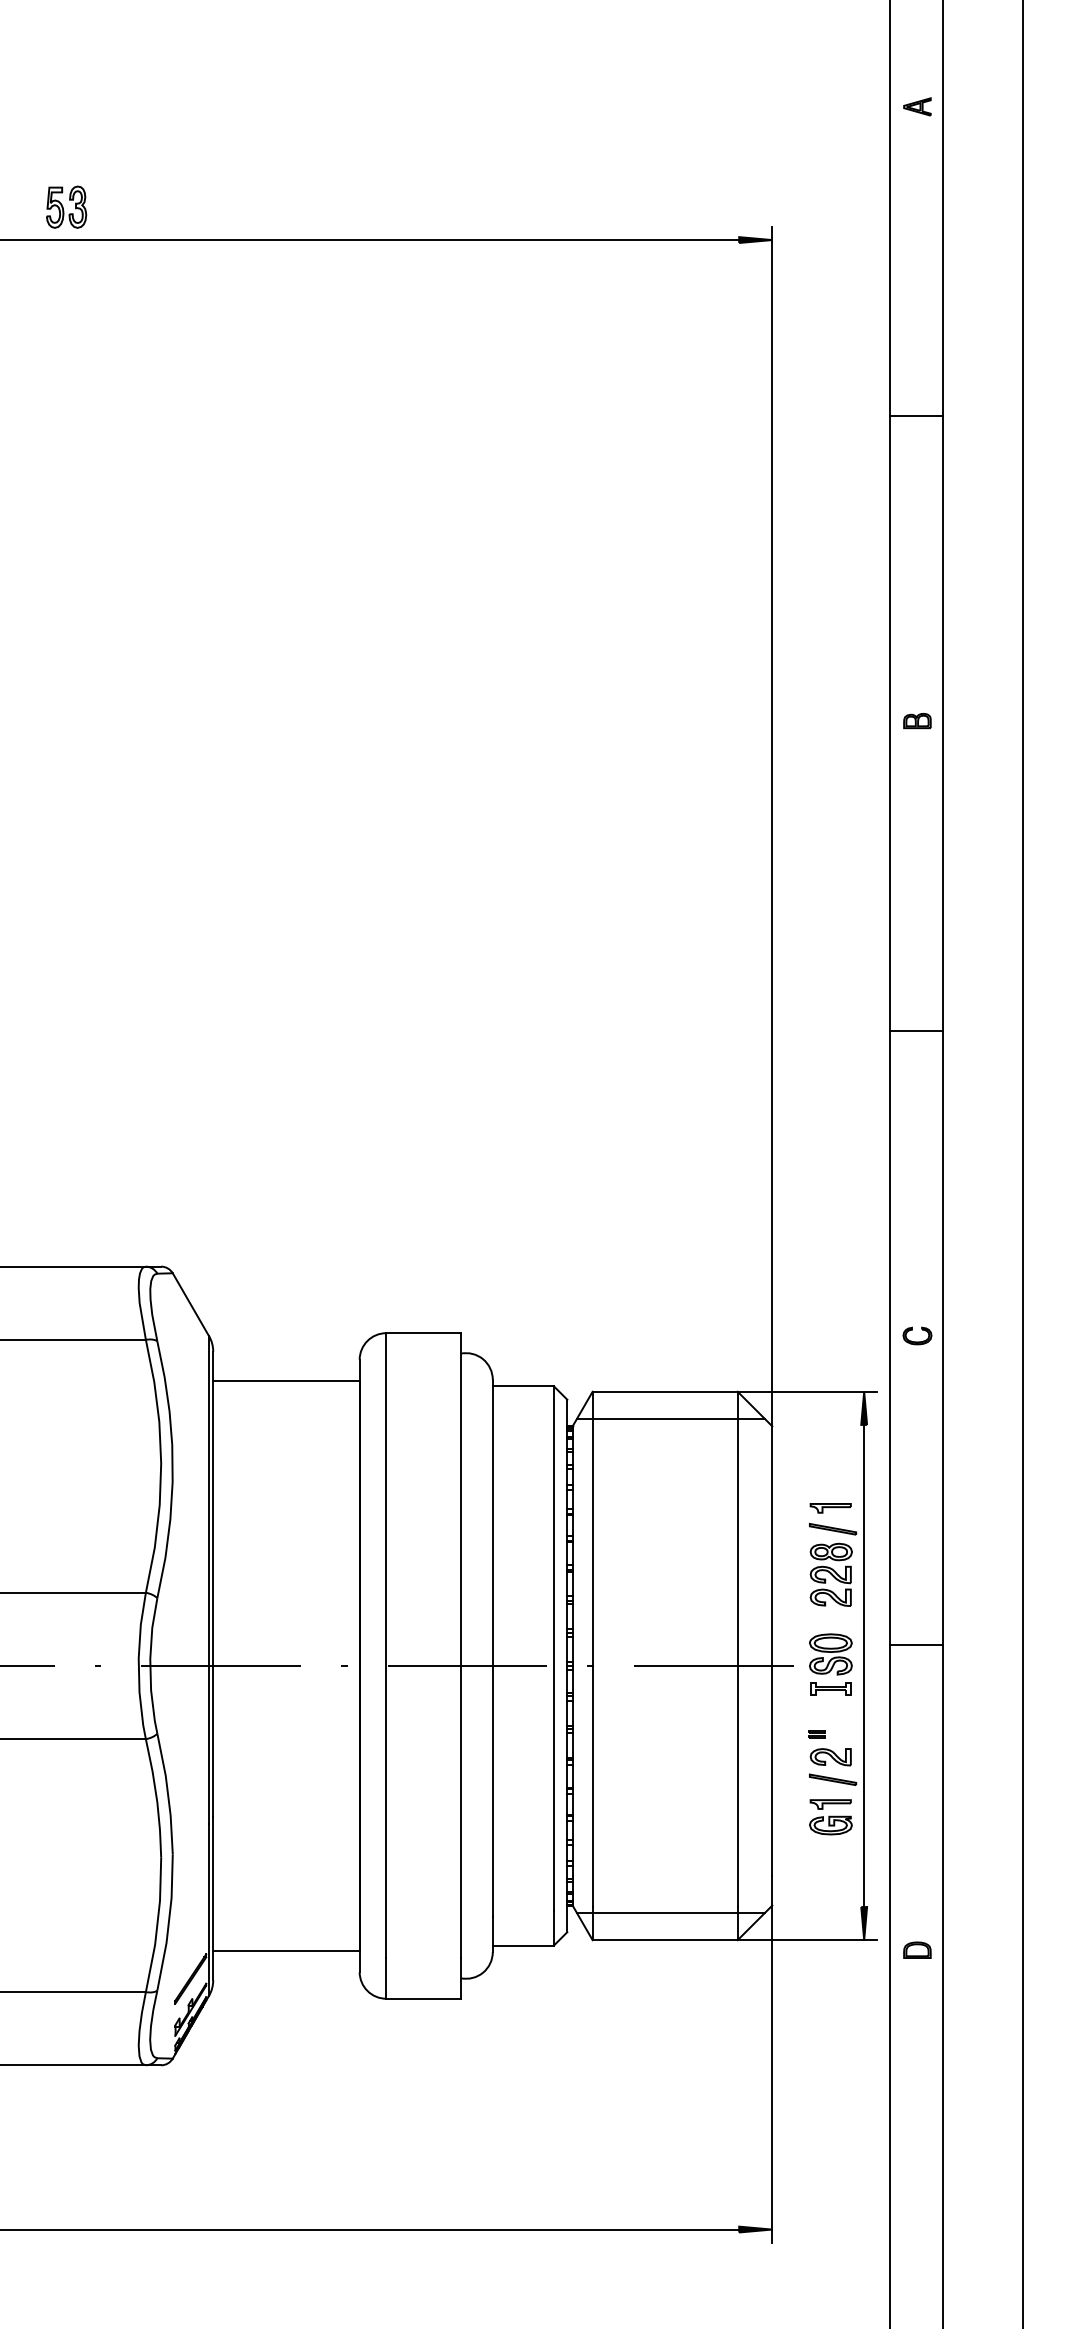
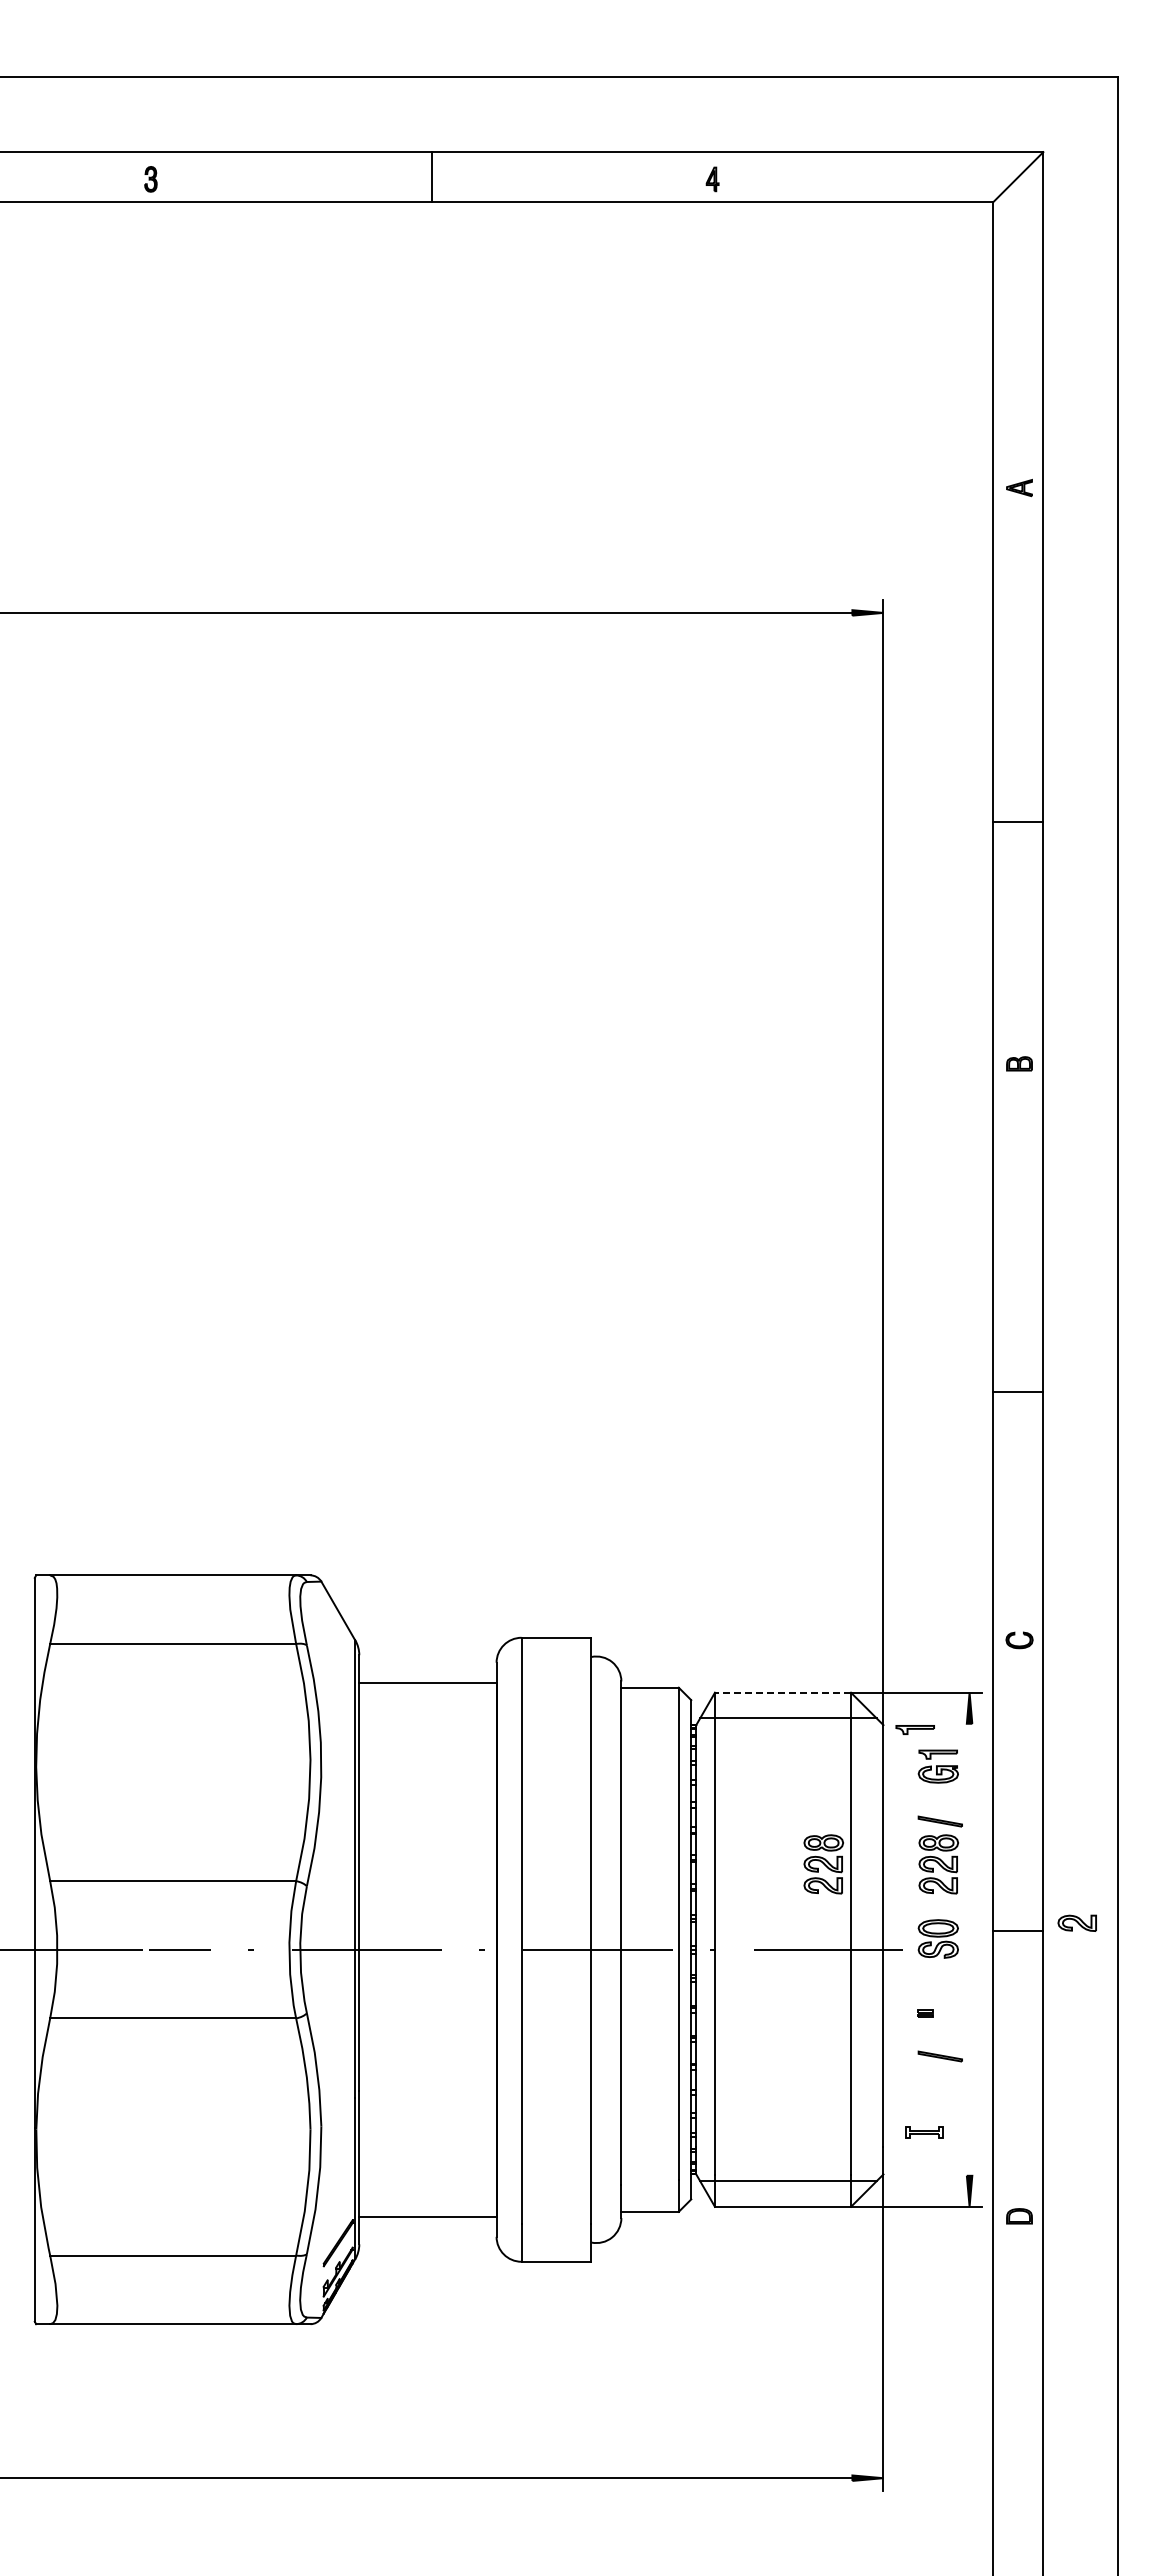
part: (66, 206) -> (221, 581), removed
line: (916, 416) -> (1018, 822), moved
line: (916, 1031) -> (1018, 1392), moved
line: (664, 1391) -> (782, 1692), solid -> dashed
part: (829, 1507) -> (914, 1729), moved
part: (708, 1575) -> (823, 1864), added
line: (864, 1665) -> (969, 1949), removed
part: (831, 1689) -> (924, 2132), moved
part: (829, 1756) -> (1076, 1922), moved
part: (829, 1817) -> (937, 1766), moved

